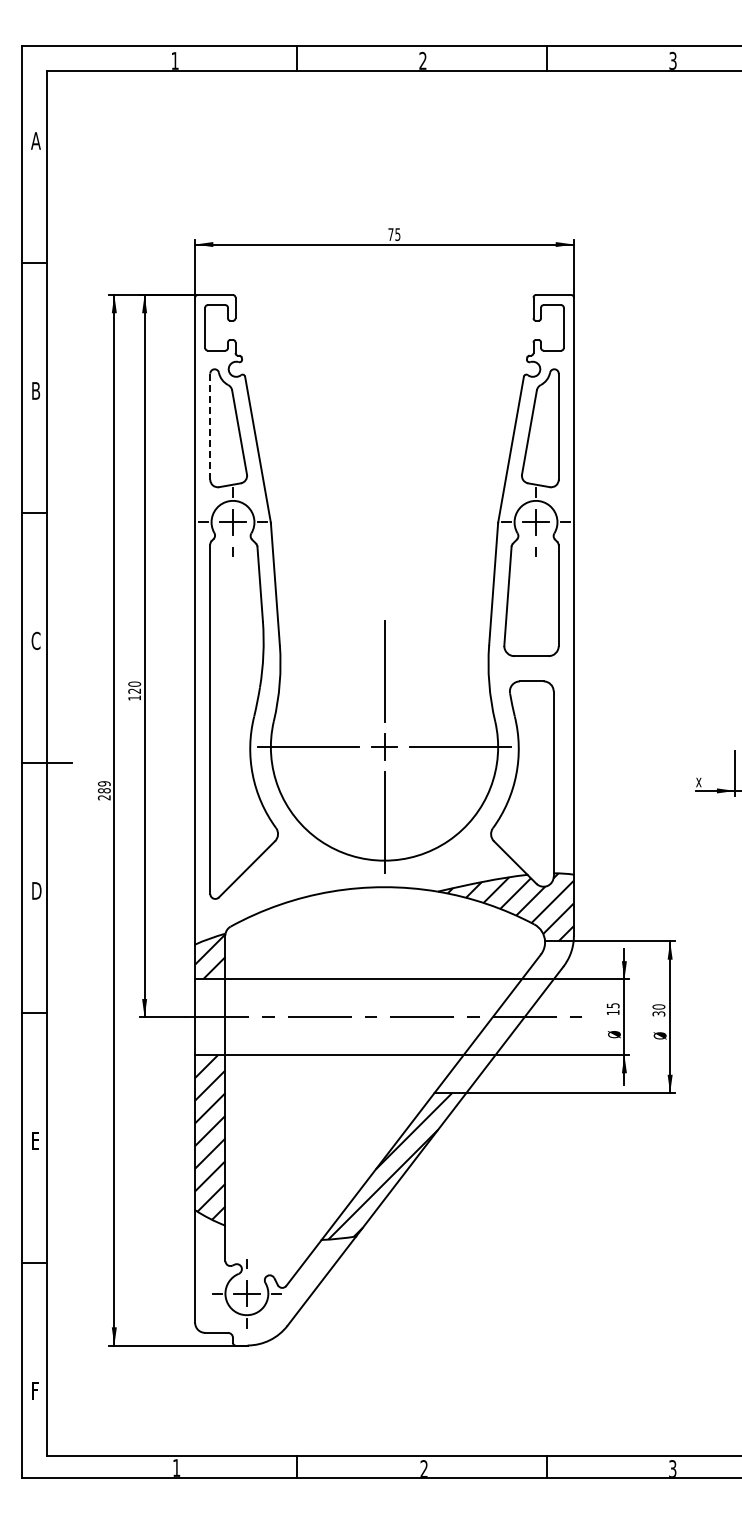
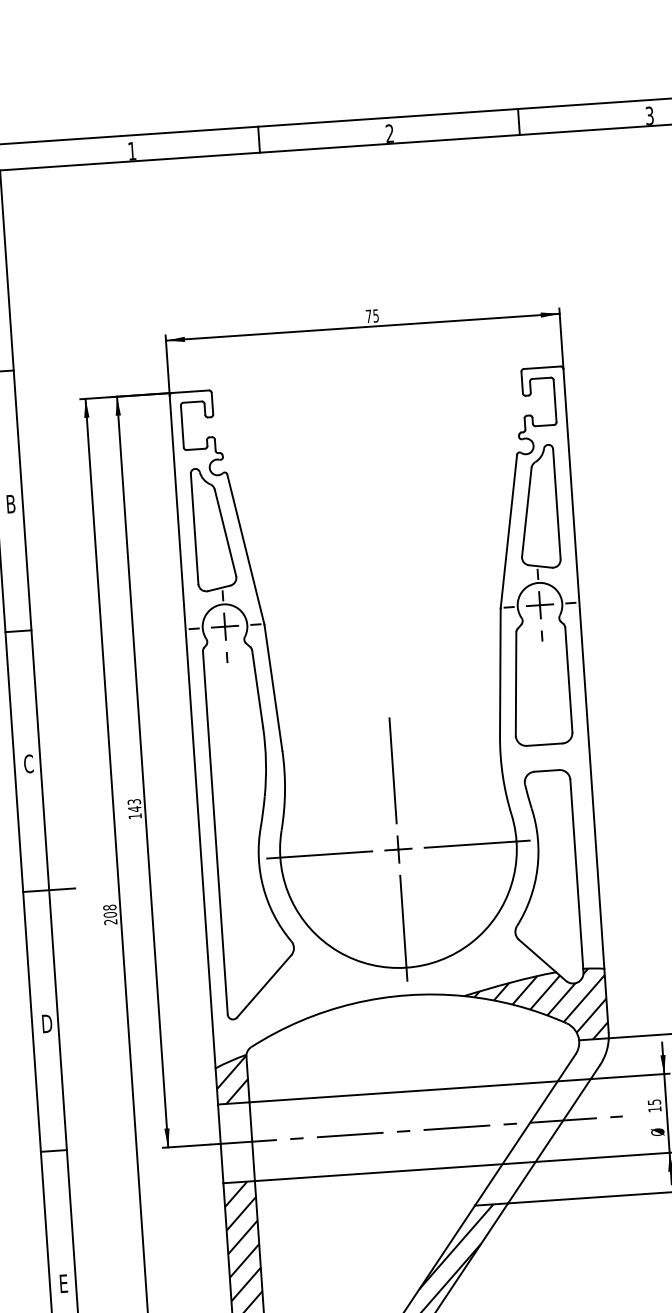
line: (210, 427) -> (194, 529), dashed -> solid
text: (134, 687) -> (134, 805), 120 -> 143
text: (104, 787) -> (110, 911), 289 -> 208

